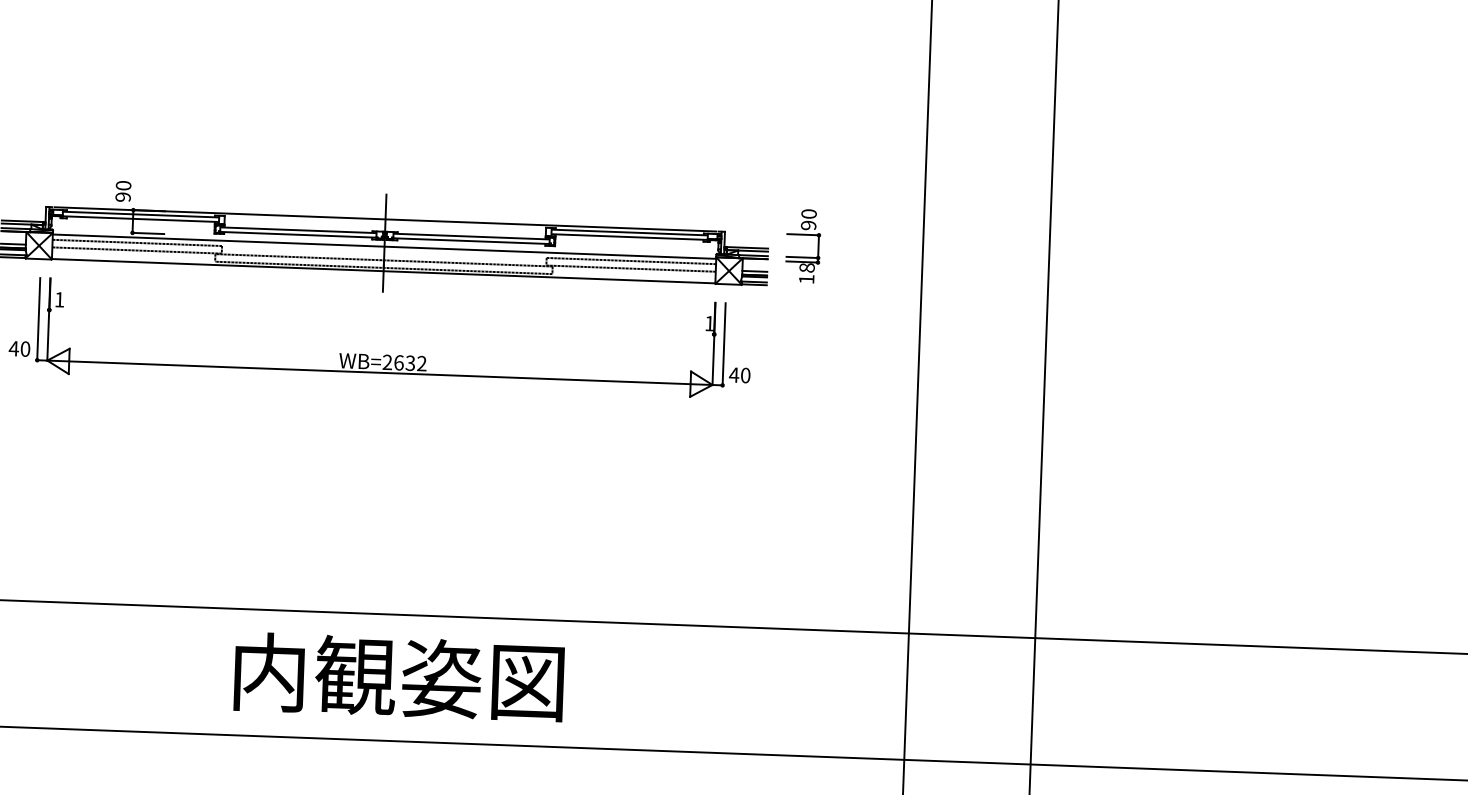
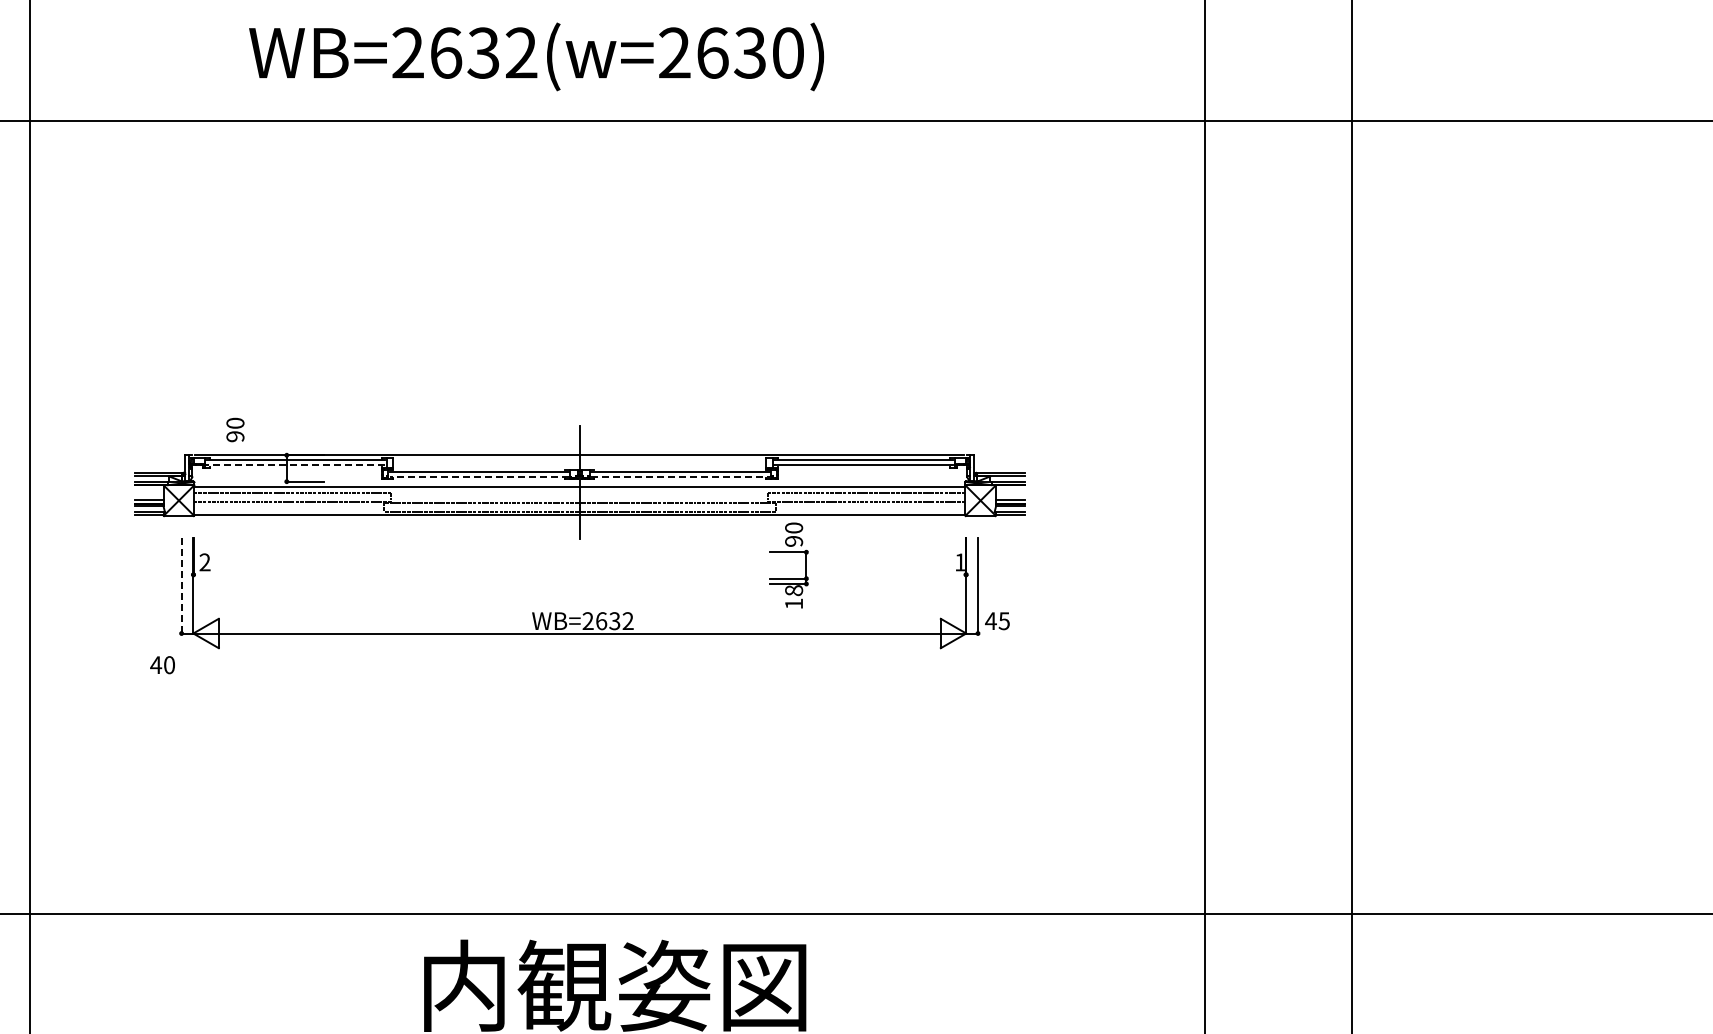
text: (123, 191) -> (235, 429), moved
line: (140, 219) -> (295, 465), solid -> dashed
line: (298, 234) -> (479, 476), solid -> dashed
part: (803, 234) -> (788, 552), moved
line: (471, 240) -> (680, 476), solid -> dashed
text: (59, 299) -> (204, 562), 1 -> 2
line: (38, 318) -> (181, 585), solid -> dashed
text: (19, 349) -> (162, 665), moved
text: (744, 375) -> (1003, 621), 40 -> 45

